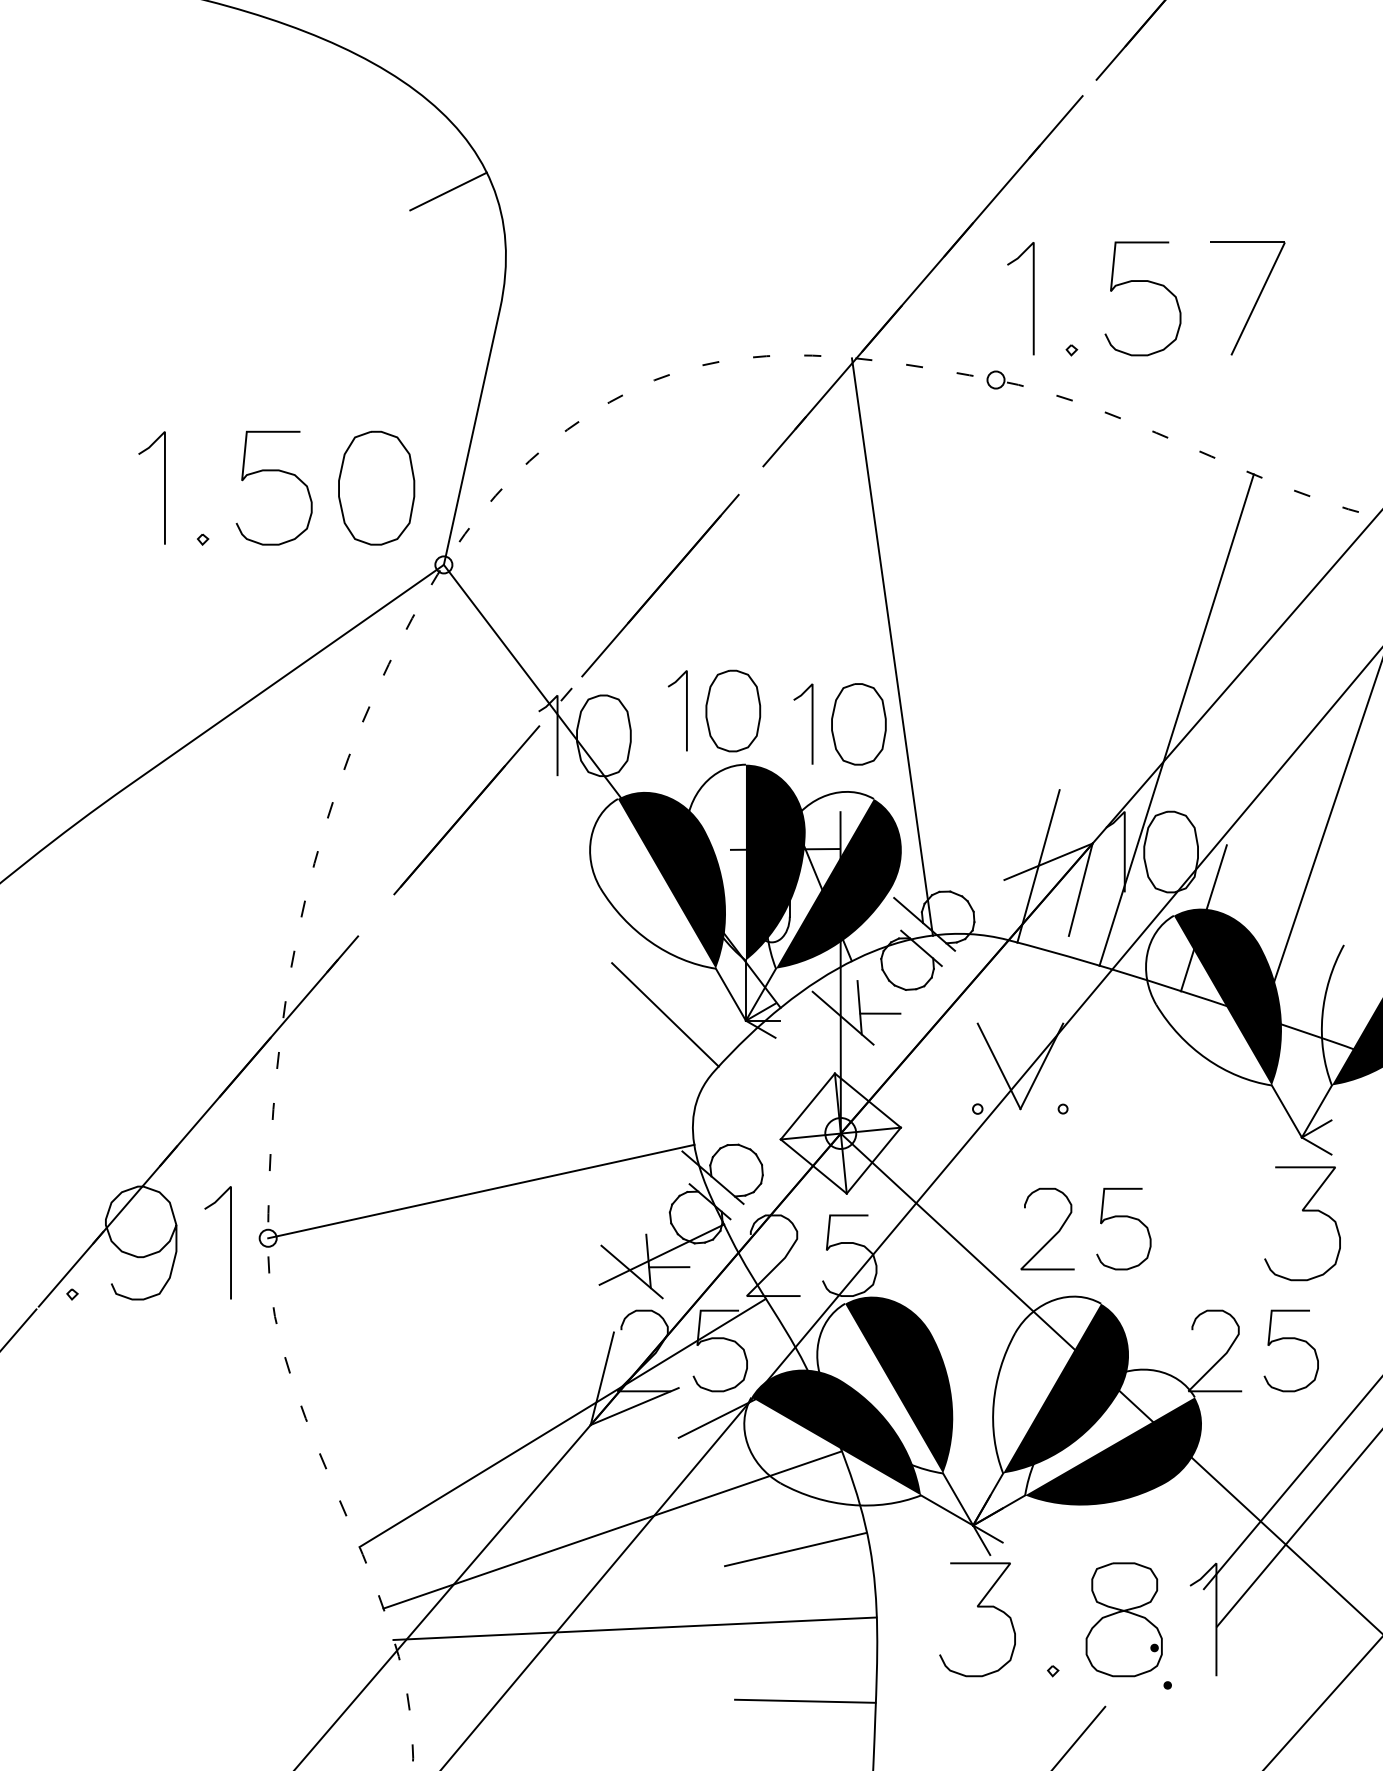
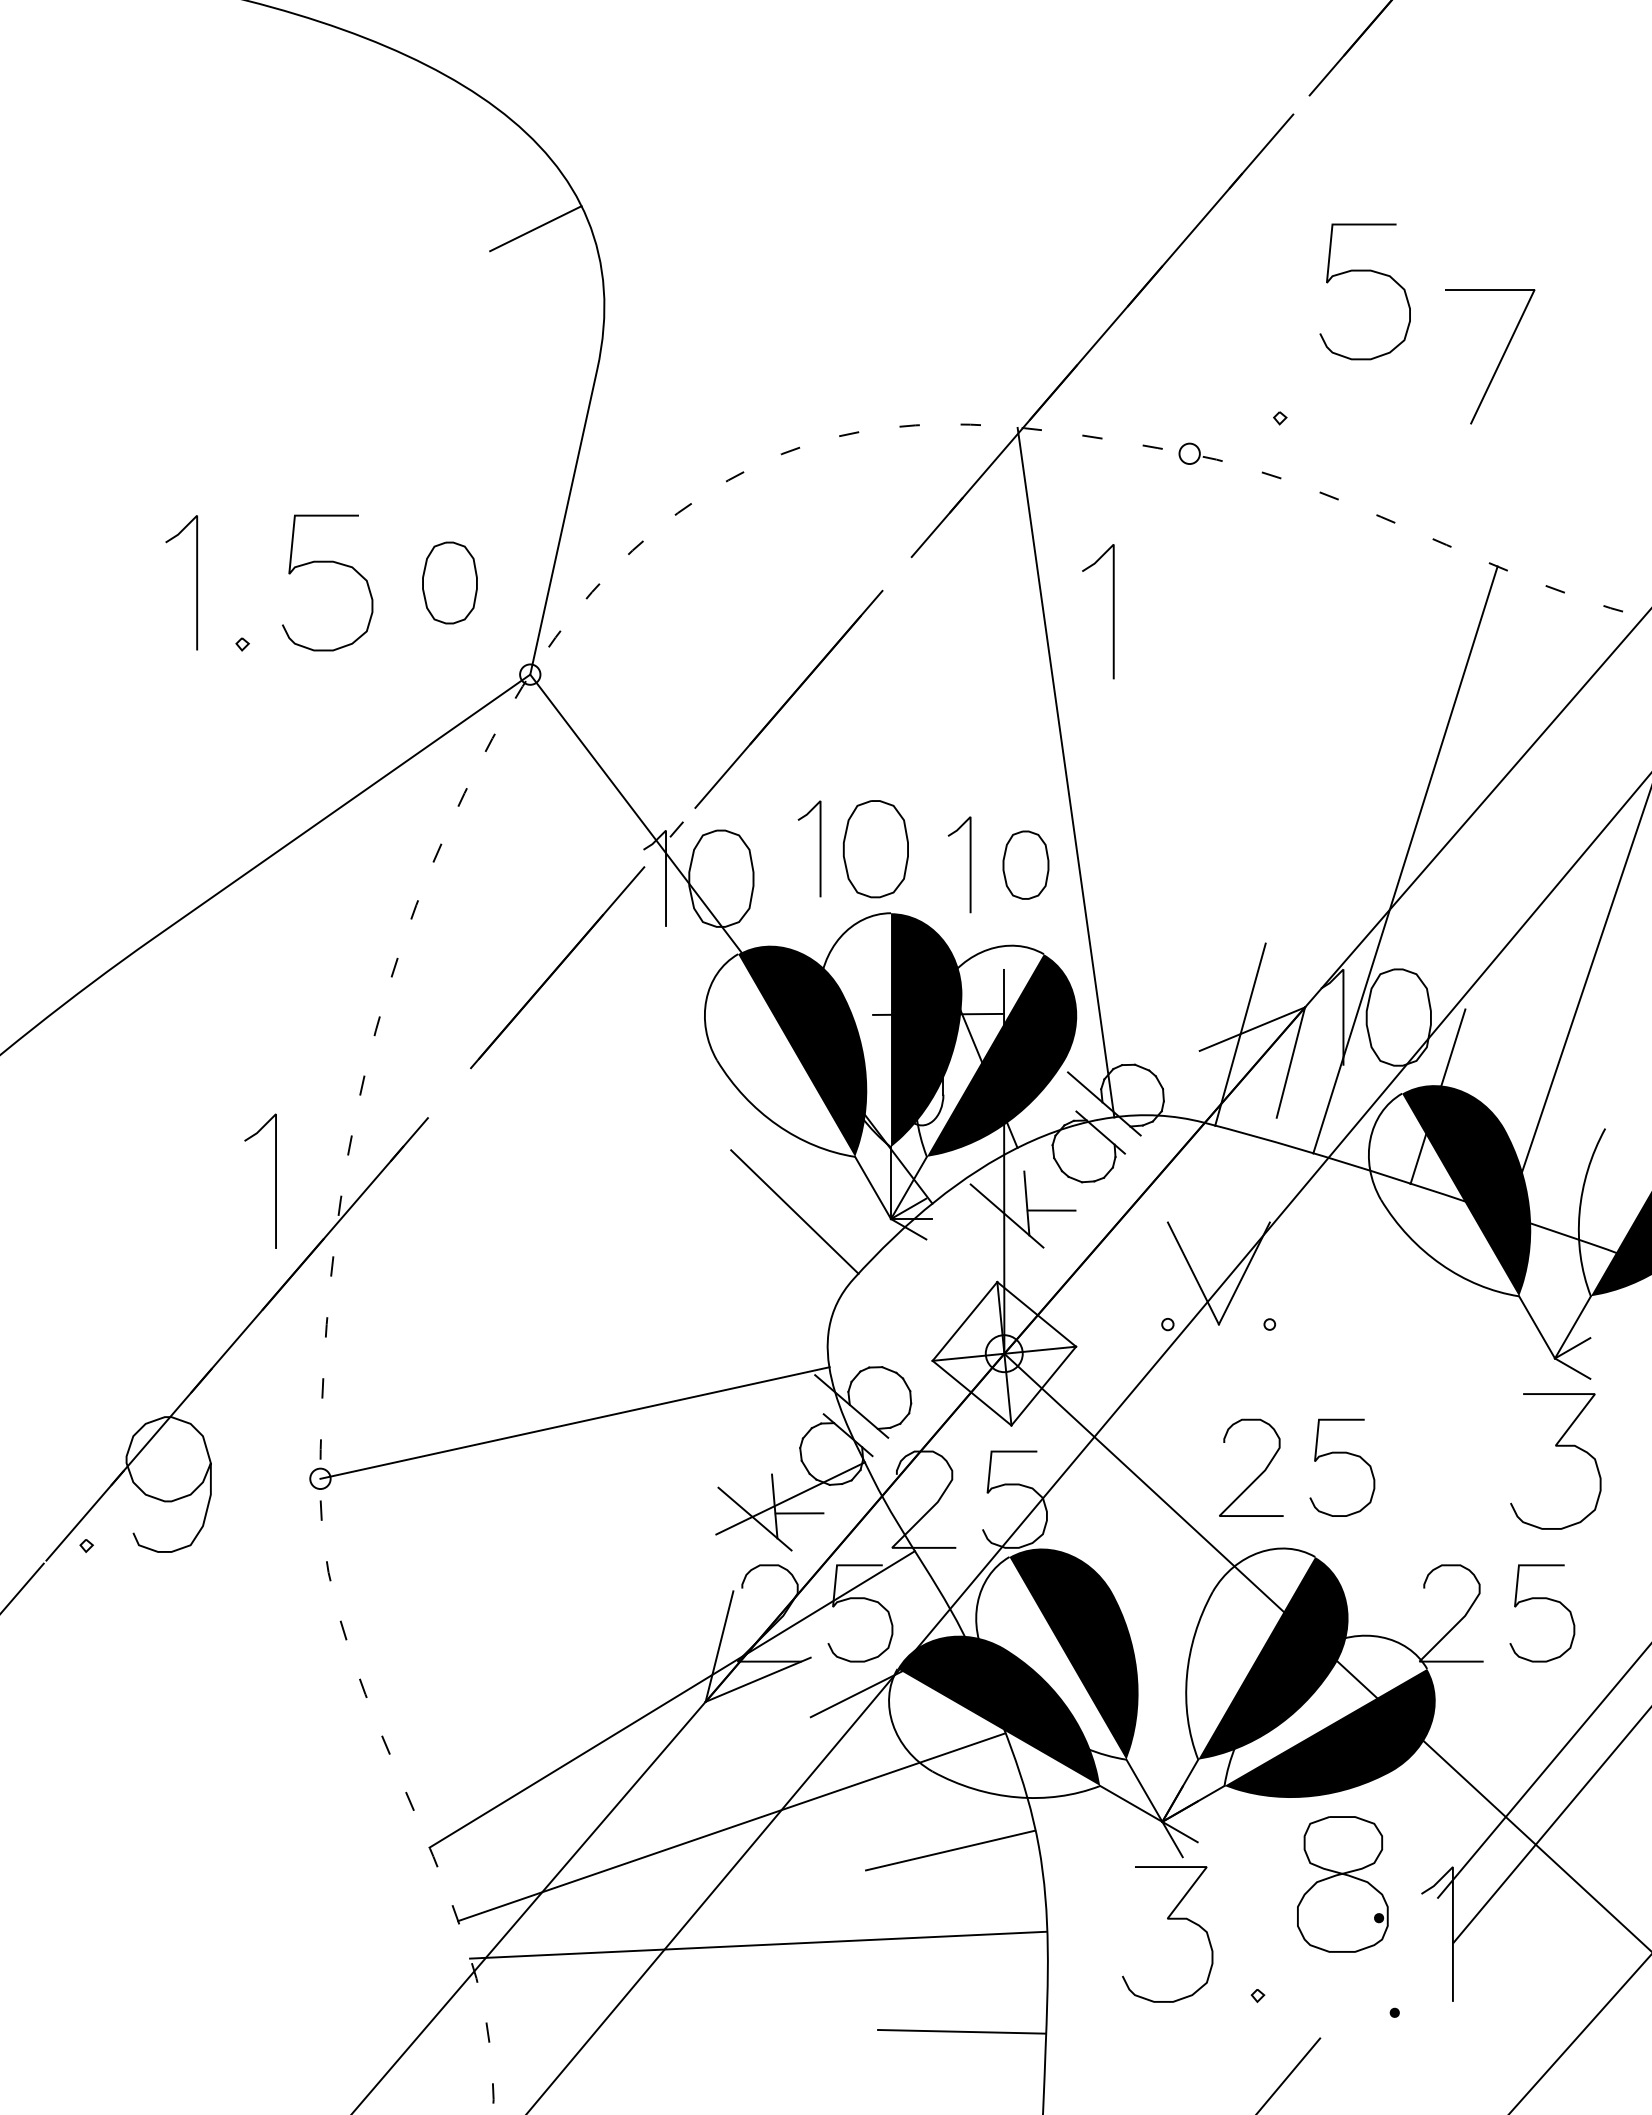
curve: (1142, 281) -> (1364, 271), moved
line: (1032, 298) -> (1112, 611), moved
part: (376, 487) -> (449, 582), size x0.6
part: (858, 724) -> (1025, 865), size x0.7
line: (230, 1242) -> (275, 1180), moved
part: (1123, 1619) -> (1342, 1884), moved

